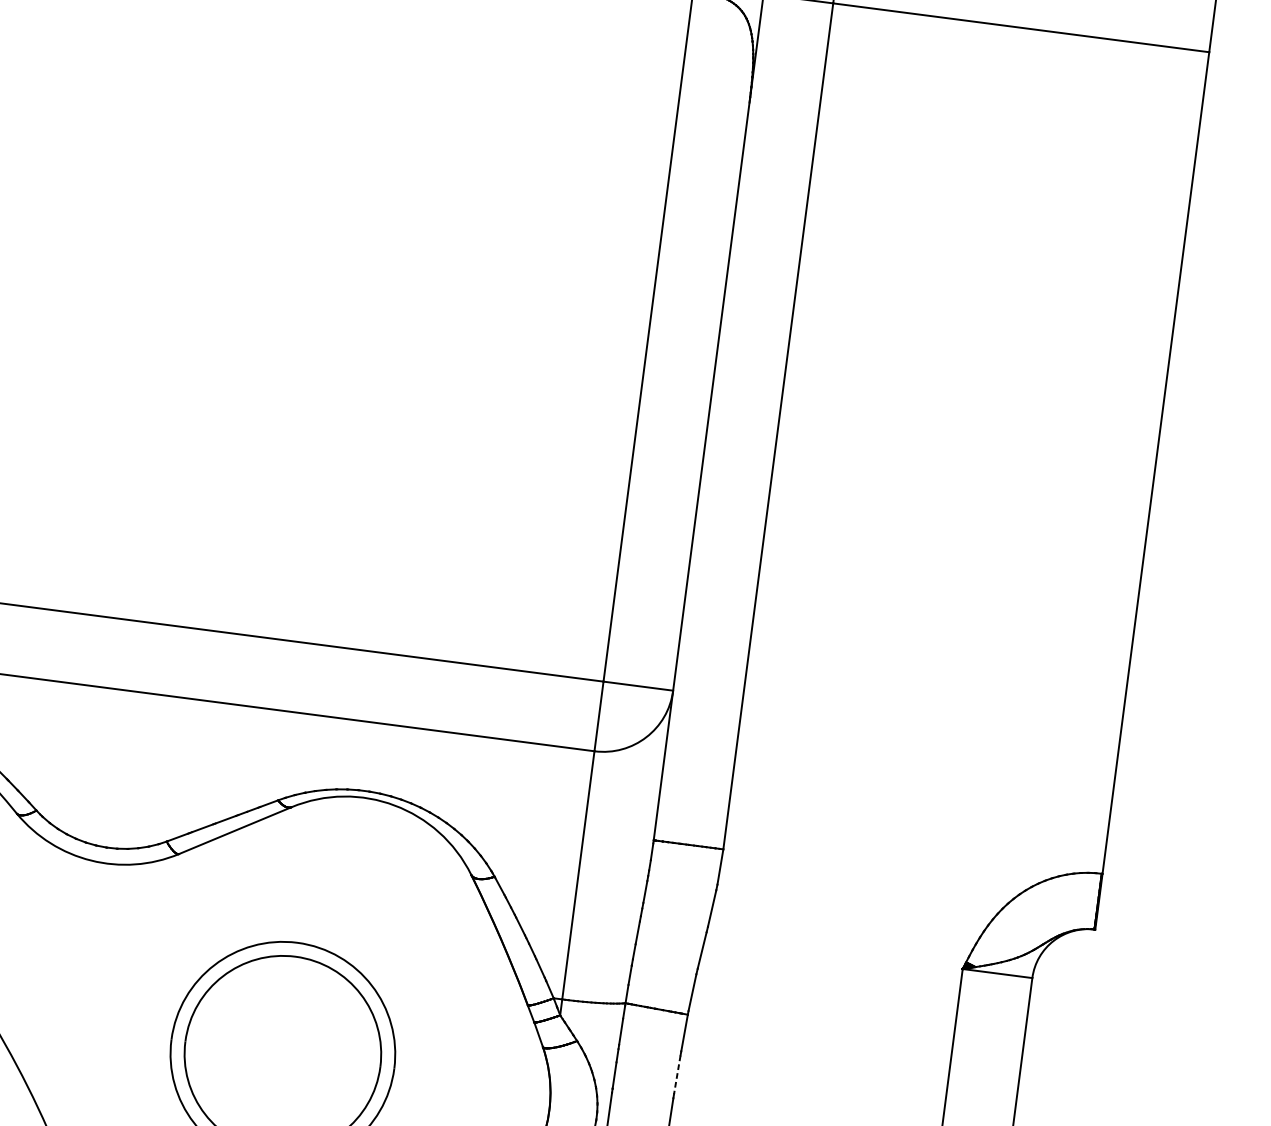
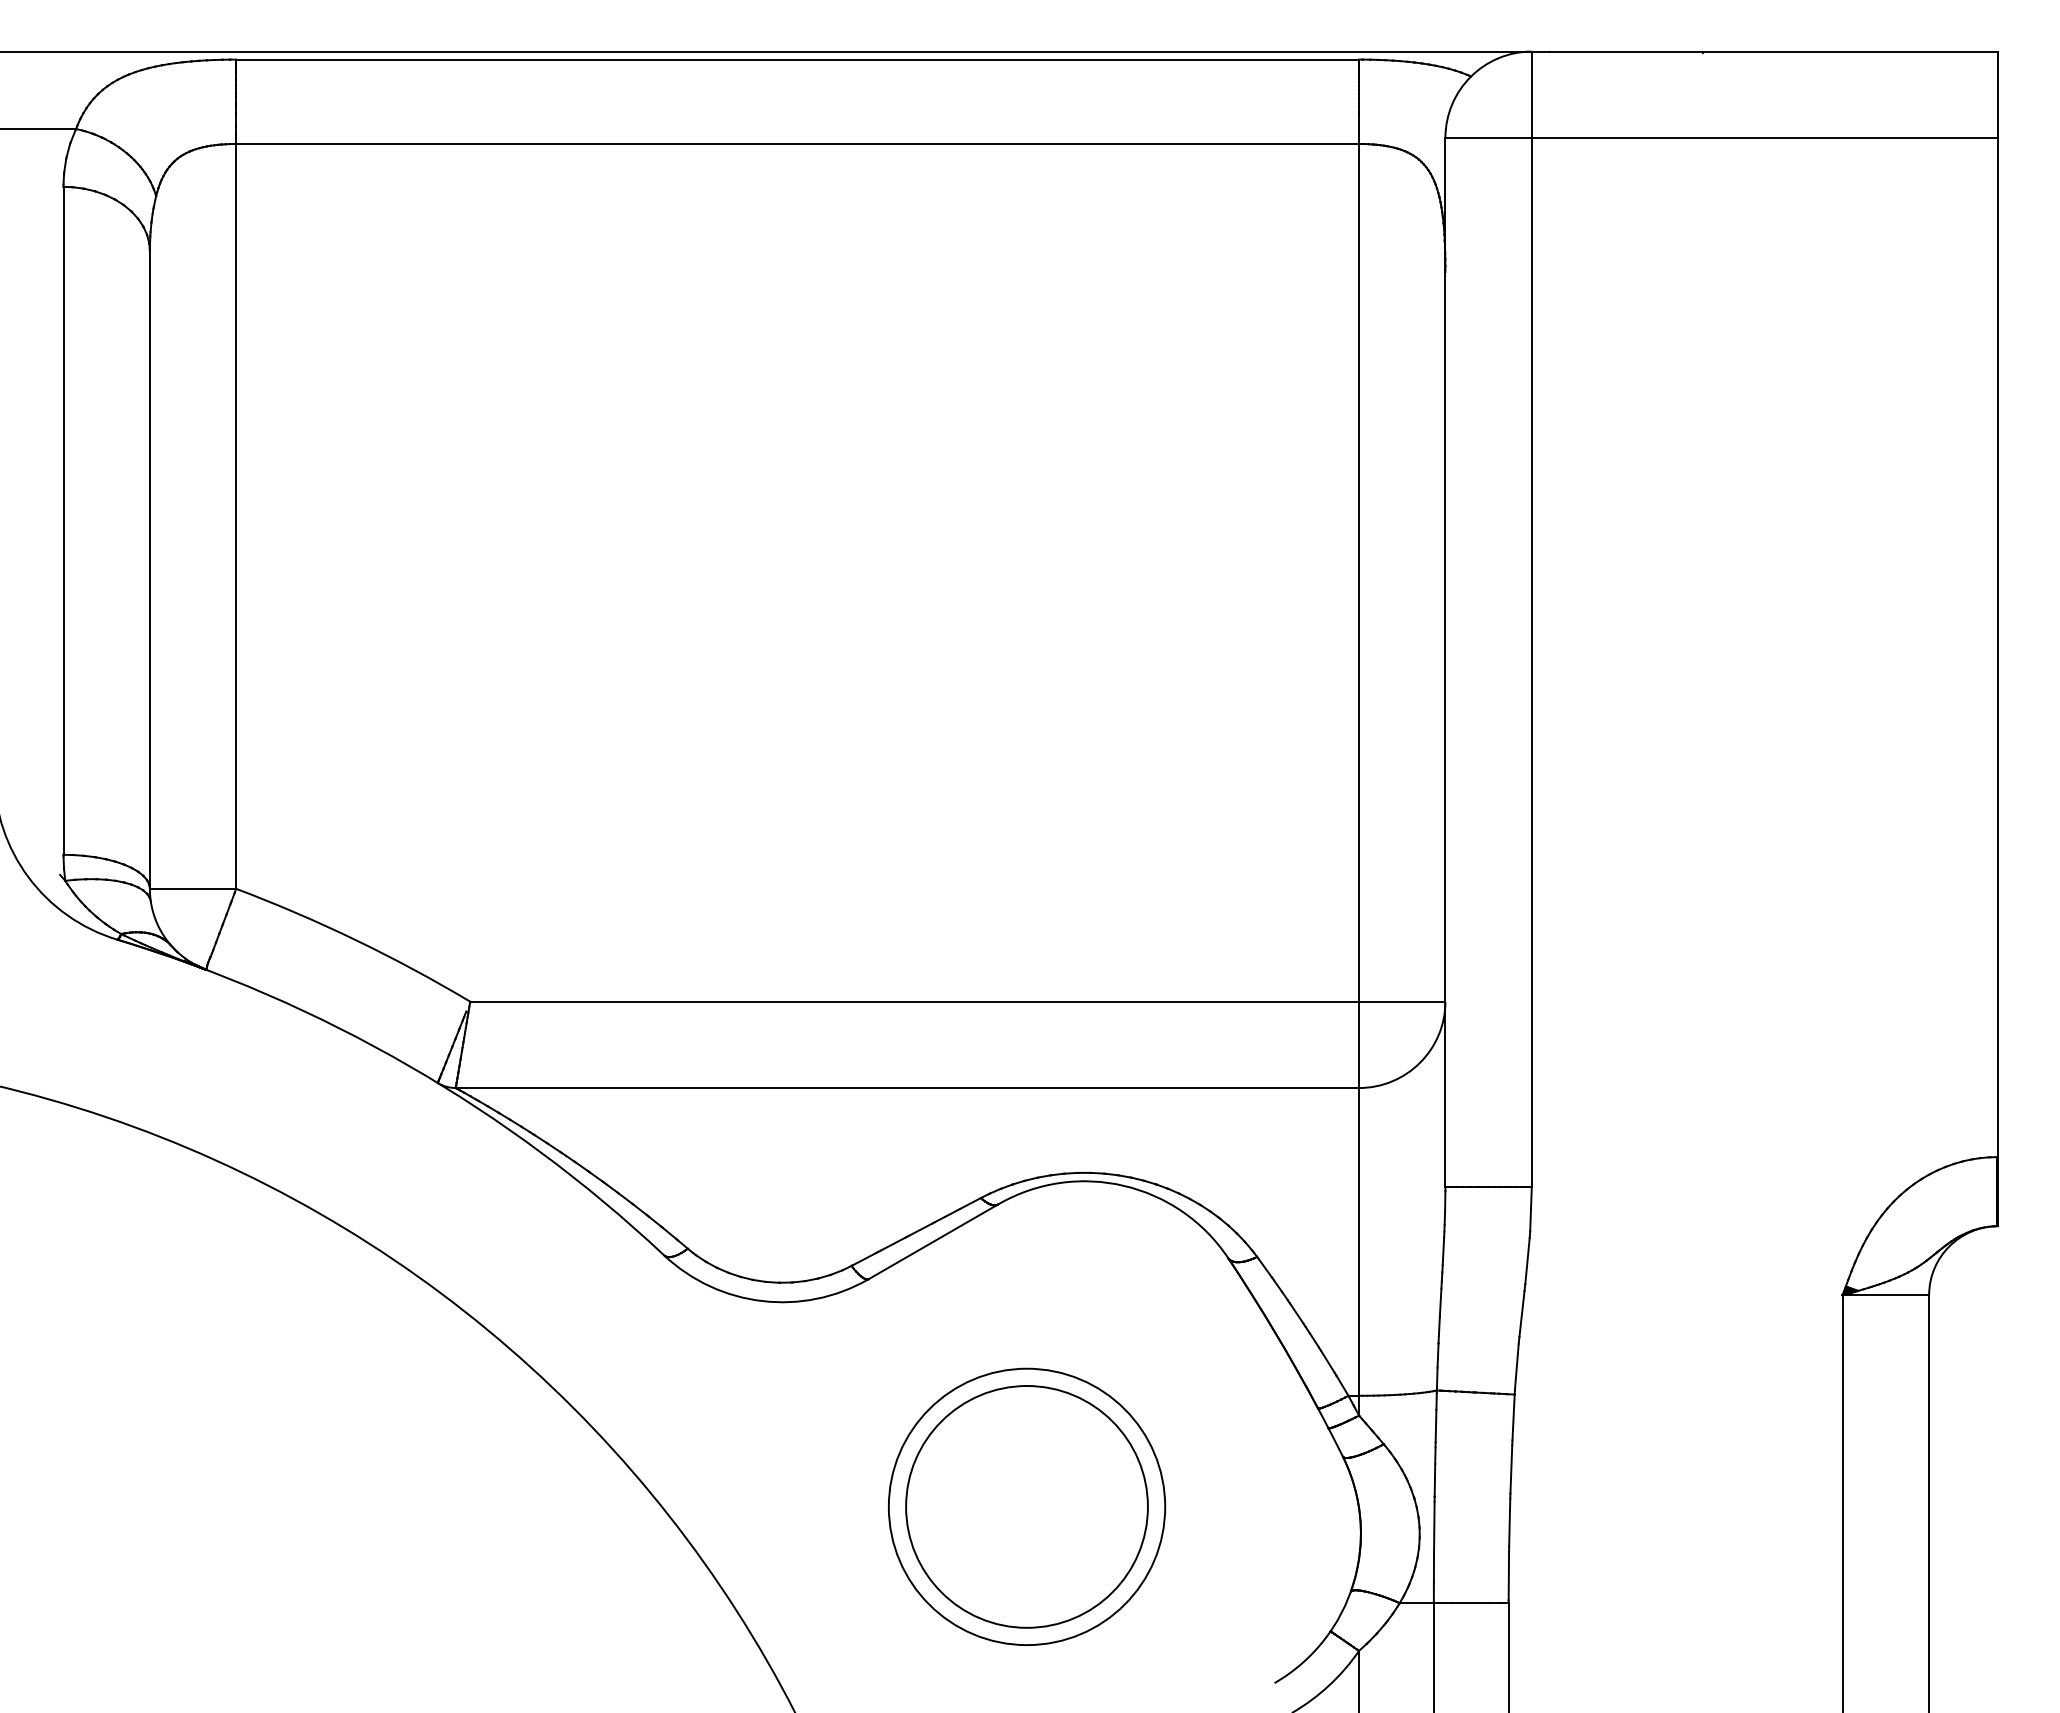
line: (677, 1075) -> (1511, 1470), dashed -> solid

